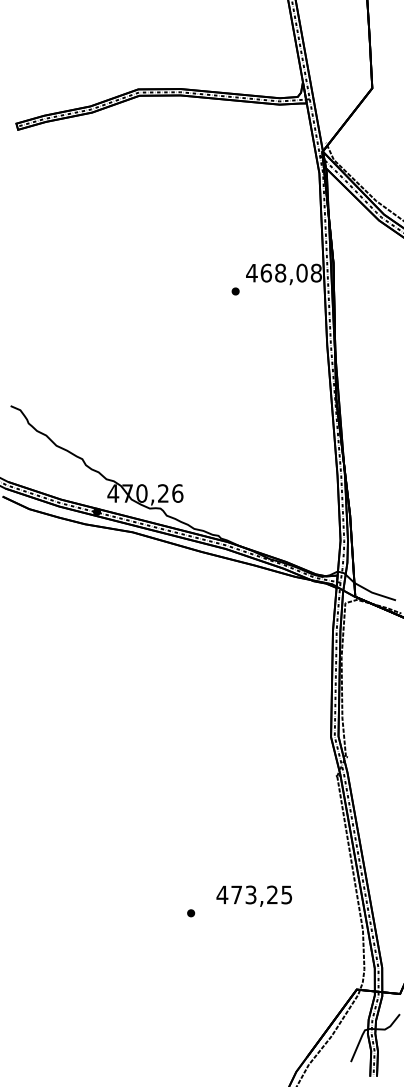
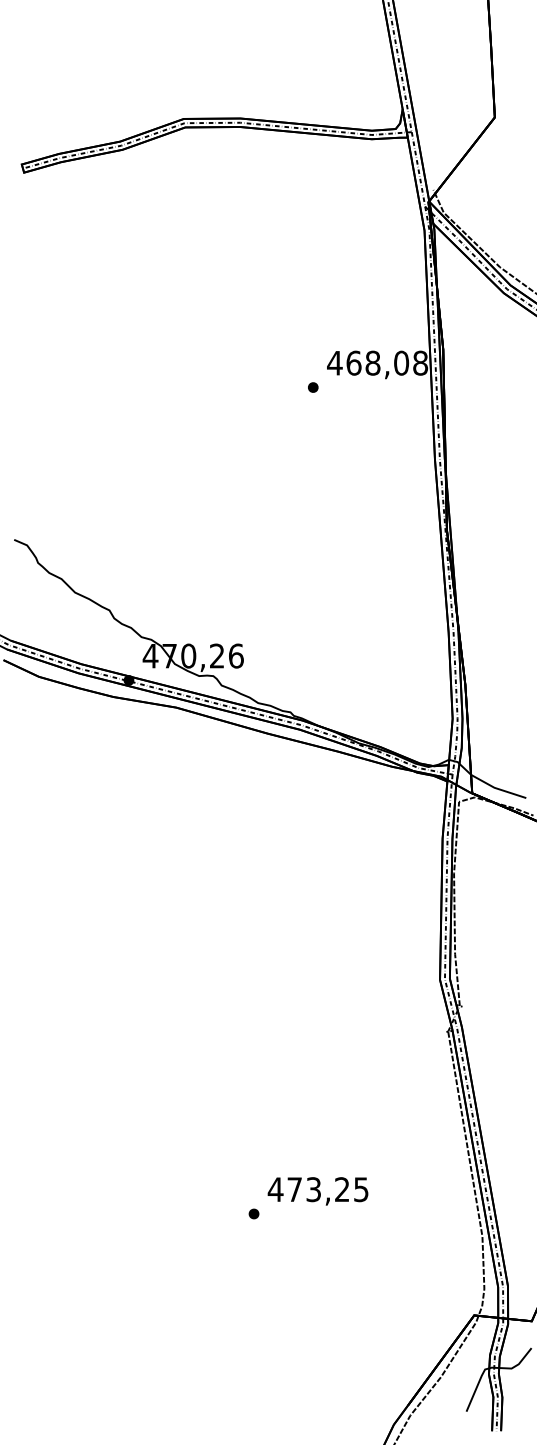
text: (253, 895) -> (317, 1190), moved

